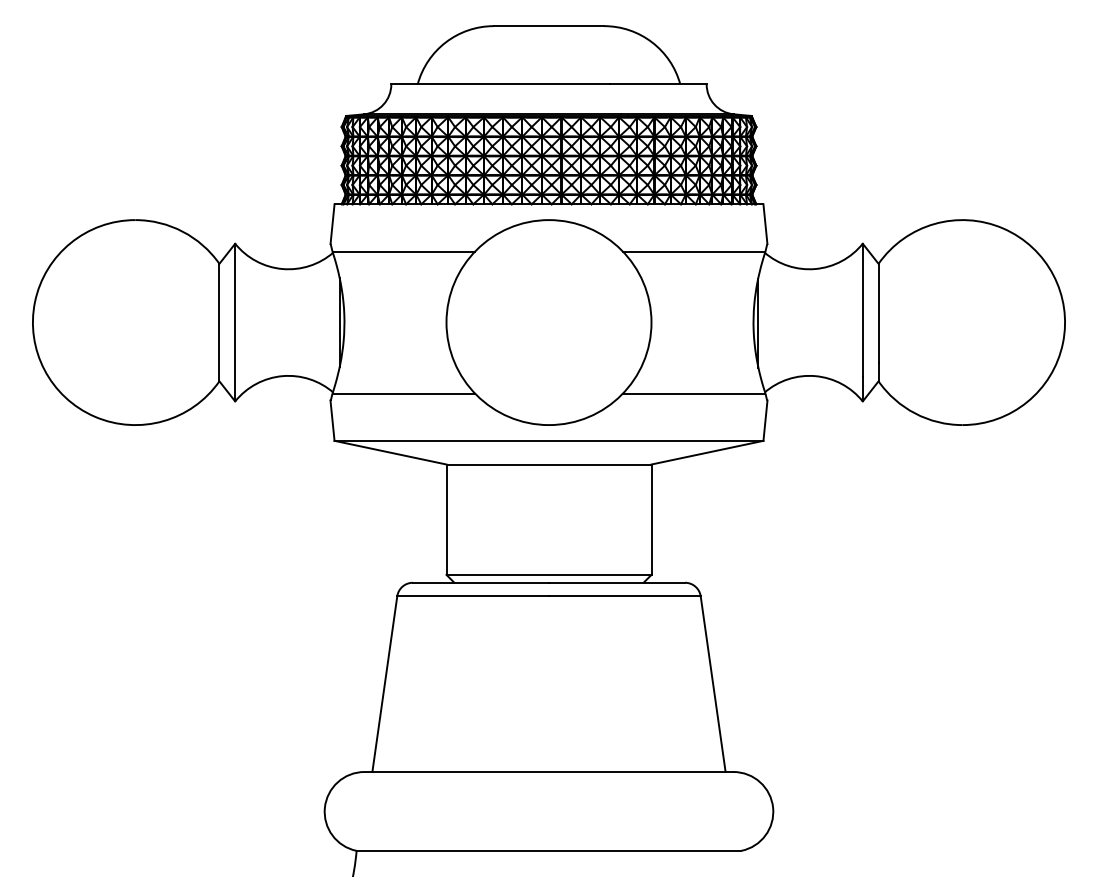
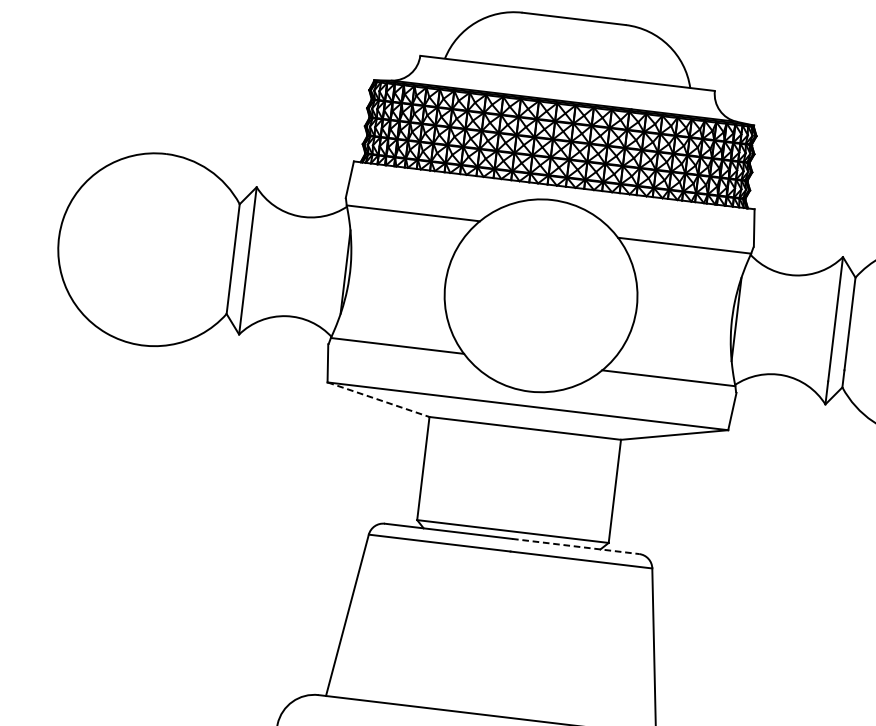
line: (391, 452) -> (379, 399), solid -> dashed
line: (617, 582) -> (576, 546), solid -> dashed

